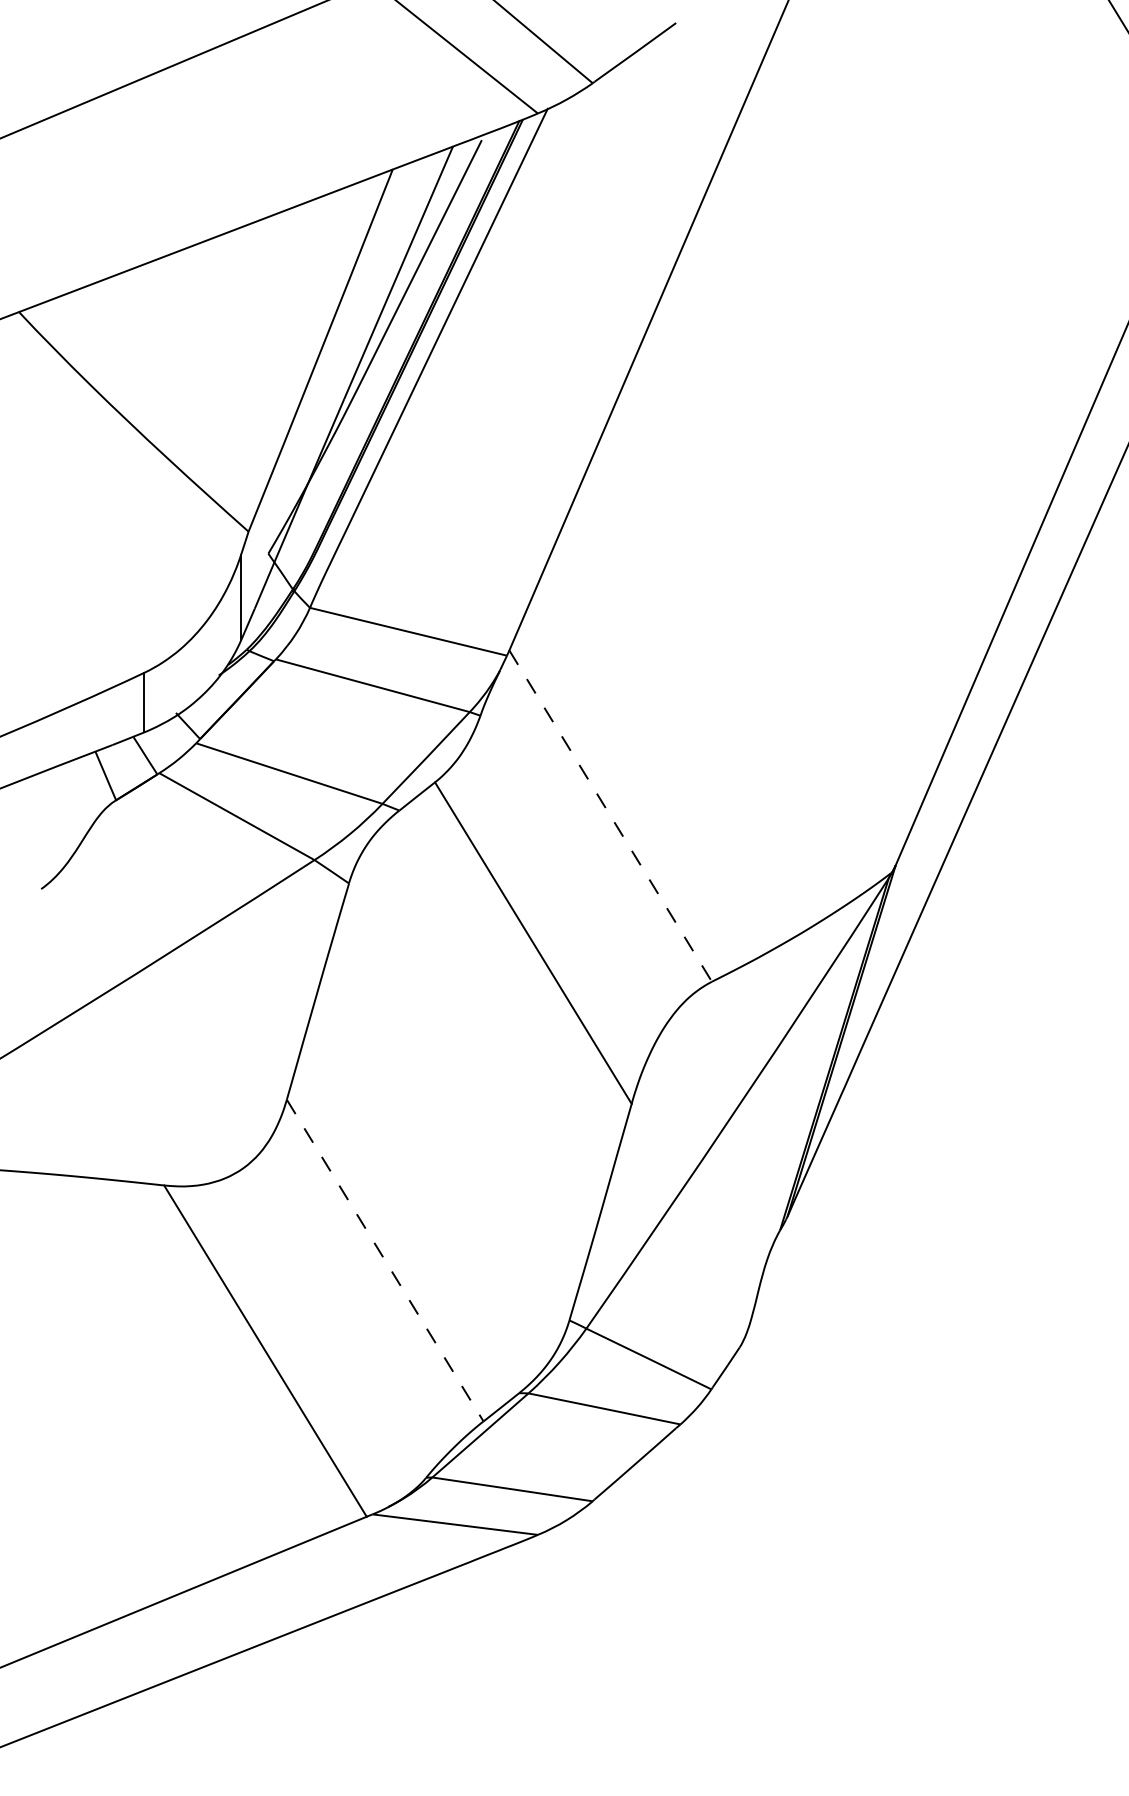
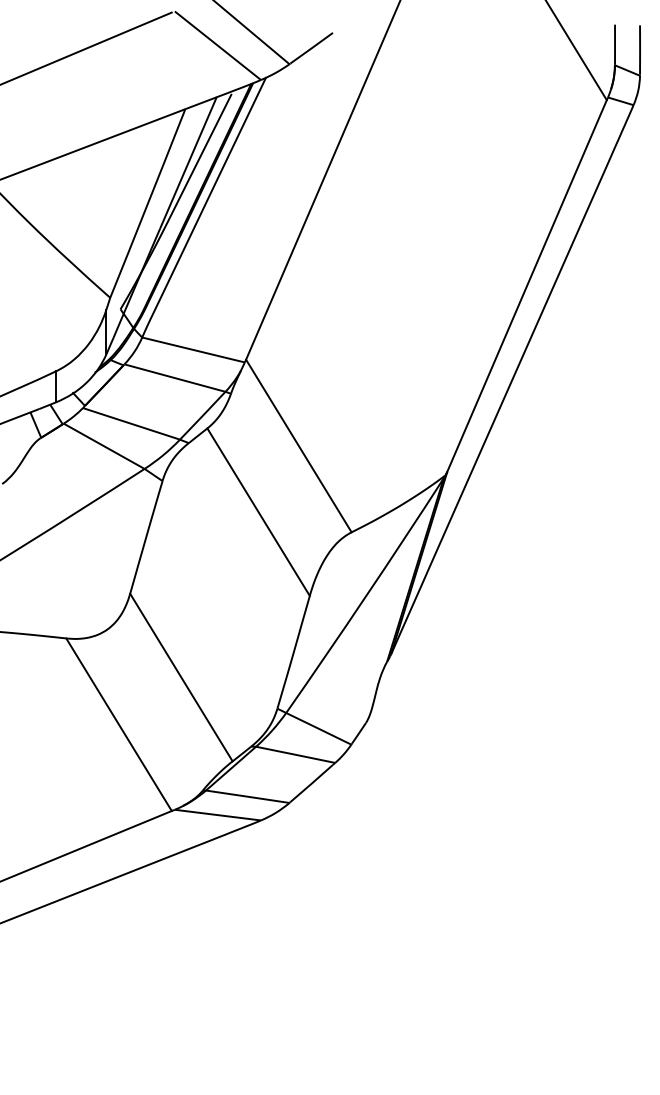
line: (611, 817) -> (299, 446), dashed -> solid
line: (385, 1260) -> (181, 677), dashed -> solid

